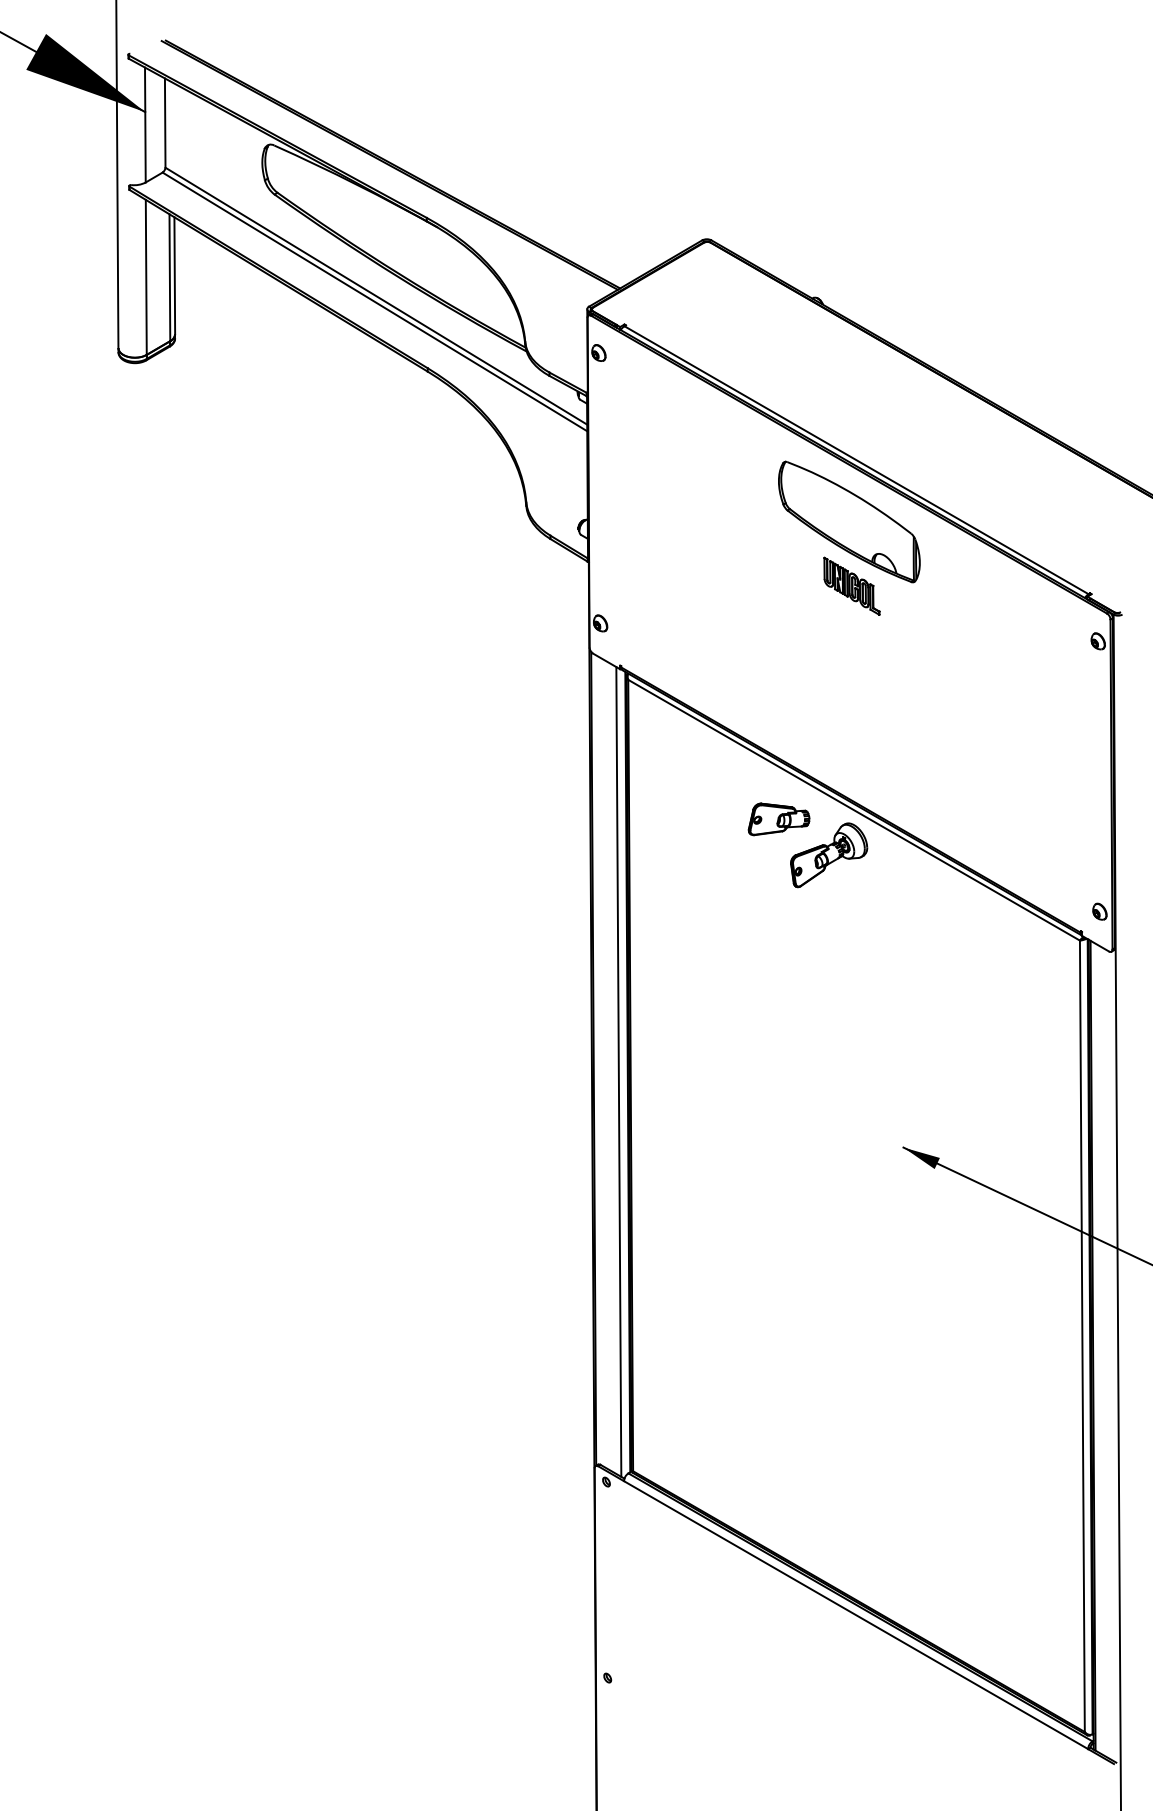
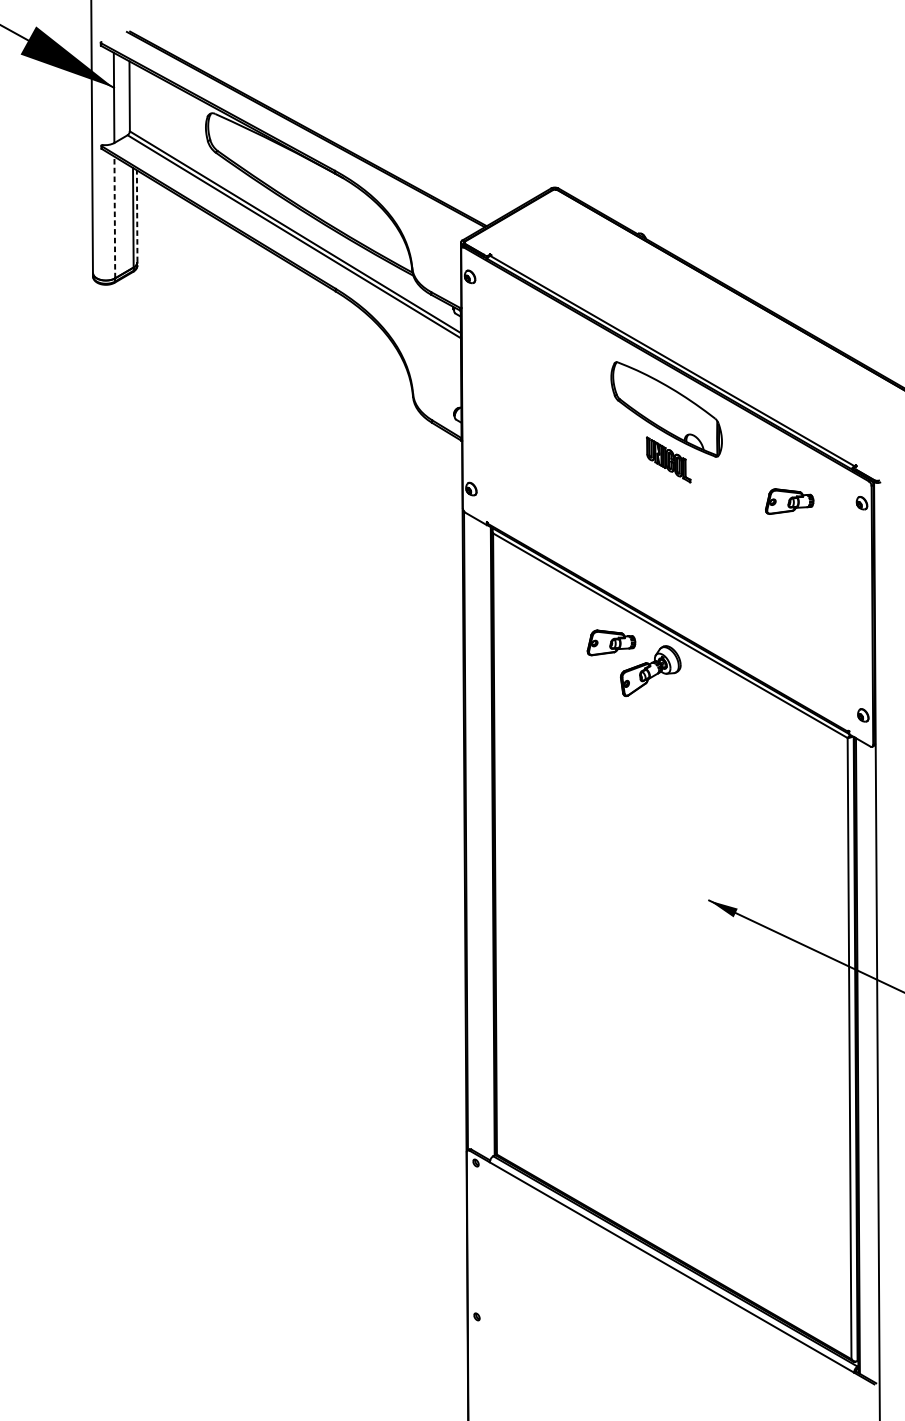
line: (174, 275) -> (136, 216), solid -> dashed
line: (146, 277) -> (114, 217), solid -> dashed
part: (1005, 639) -> (789, 501), added
line: (618, 1071) -> (485, 840), removed

